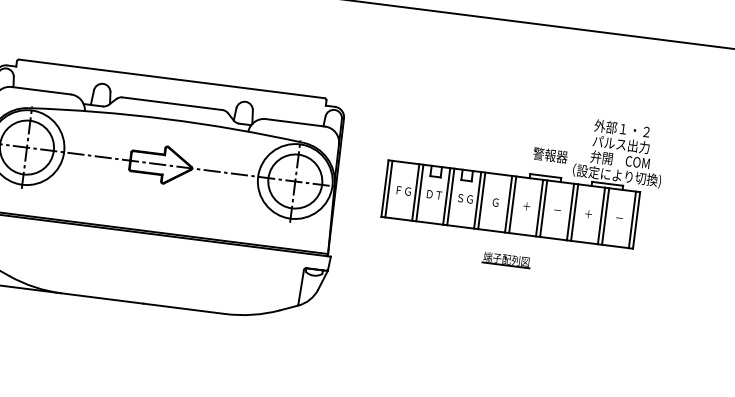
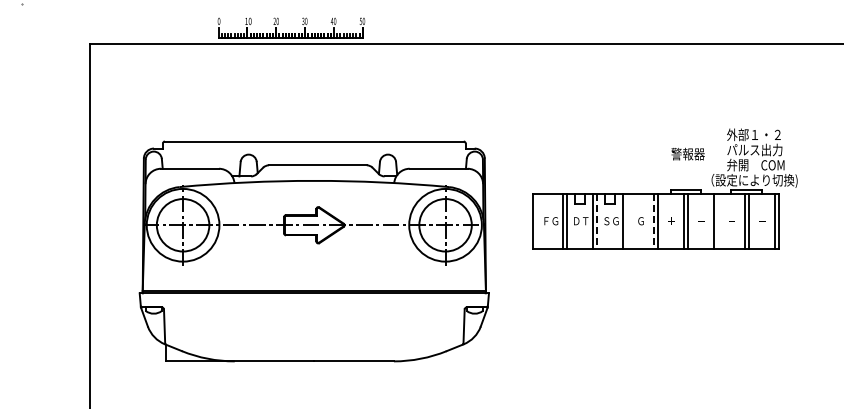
text: (549, 154) -> (687, 153), moved
line: (388, 188) -> (536, 220), removed
line: (451, 197) -> (597, 221), solid -> dashed
line: (481, 200) -> (627, 220), removed
line: (508, 204) -> (653, 221), solid -> dashed
line: (574, 211) -> (718, 220), removed
part: (506, 259) -> (658, 274), removed

